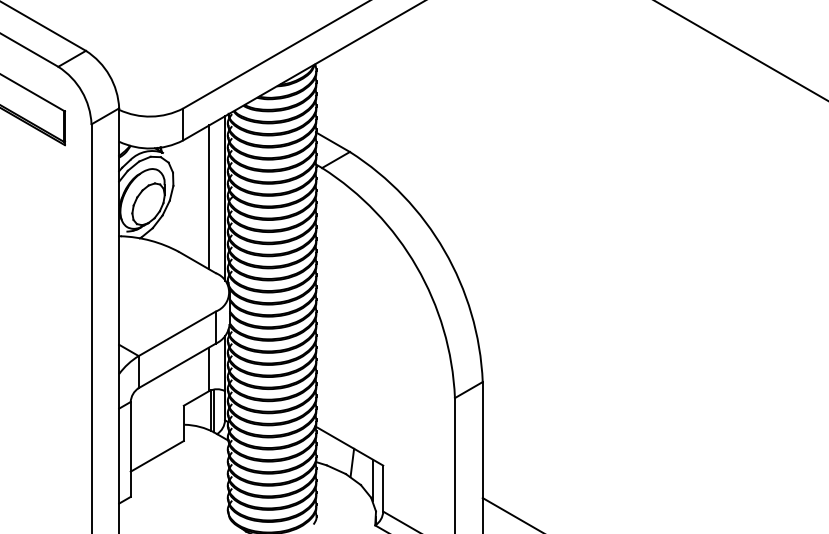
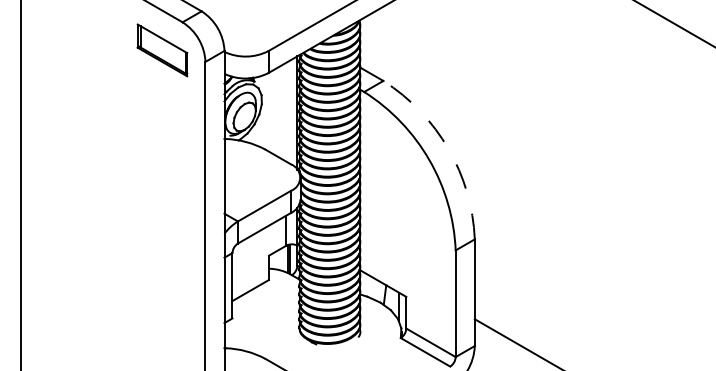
line: (209, 196) -> (286, 111), removed
arc: (444, 250) -> (448, 148), solid -> dashed

